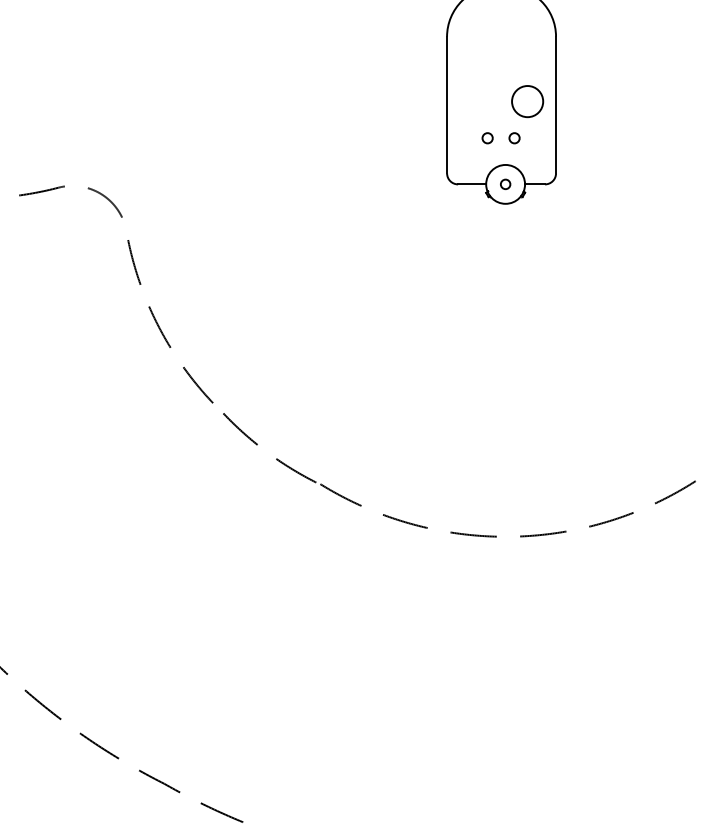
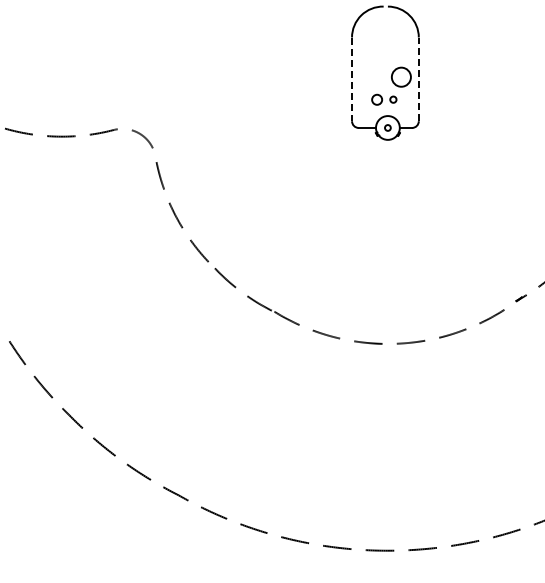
line: (447, 105) -> (352, 79), solid -> dashed
line: (555, 105) -> (418, 79), solid -> dashed
circle: (486, 137) -> (376, 99), size x1.6

